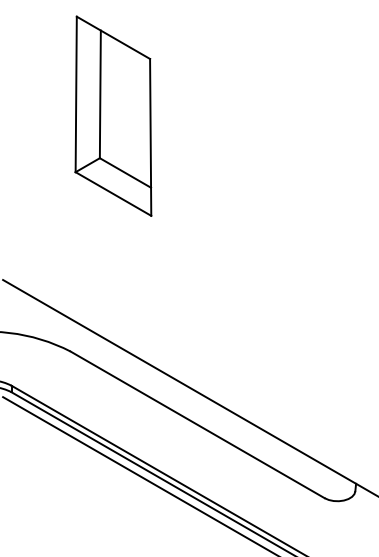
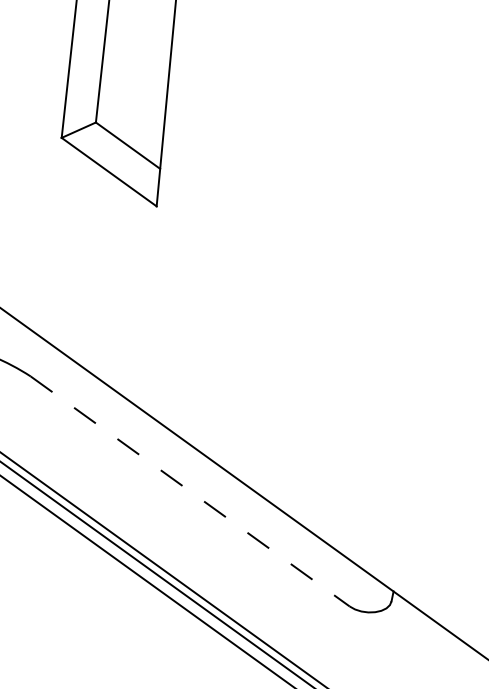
line: (197, 424) -> (190, 490), solid -> dashed

